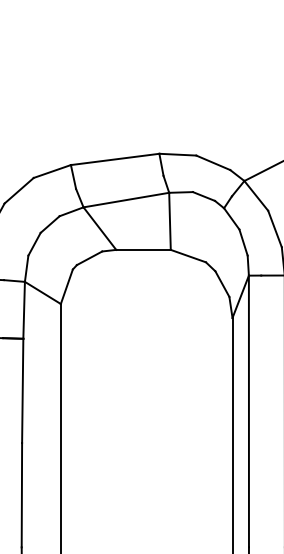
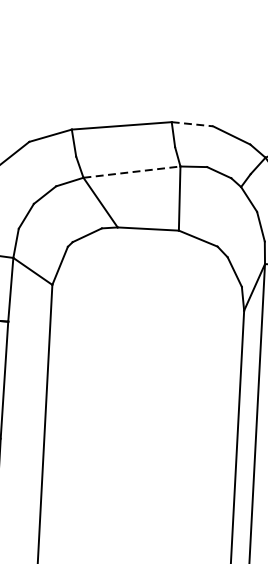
line: (178, 154) -> (193, 124), solid -> dashed
line: (126, 200) -> (132, 172), solid -> dashed

